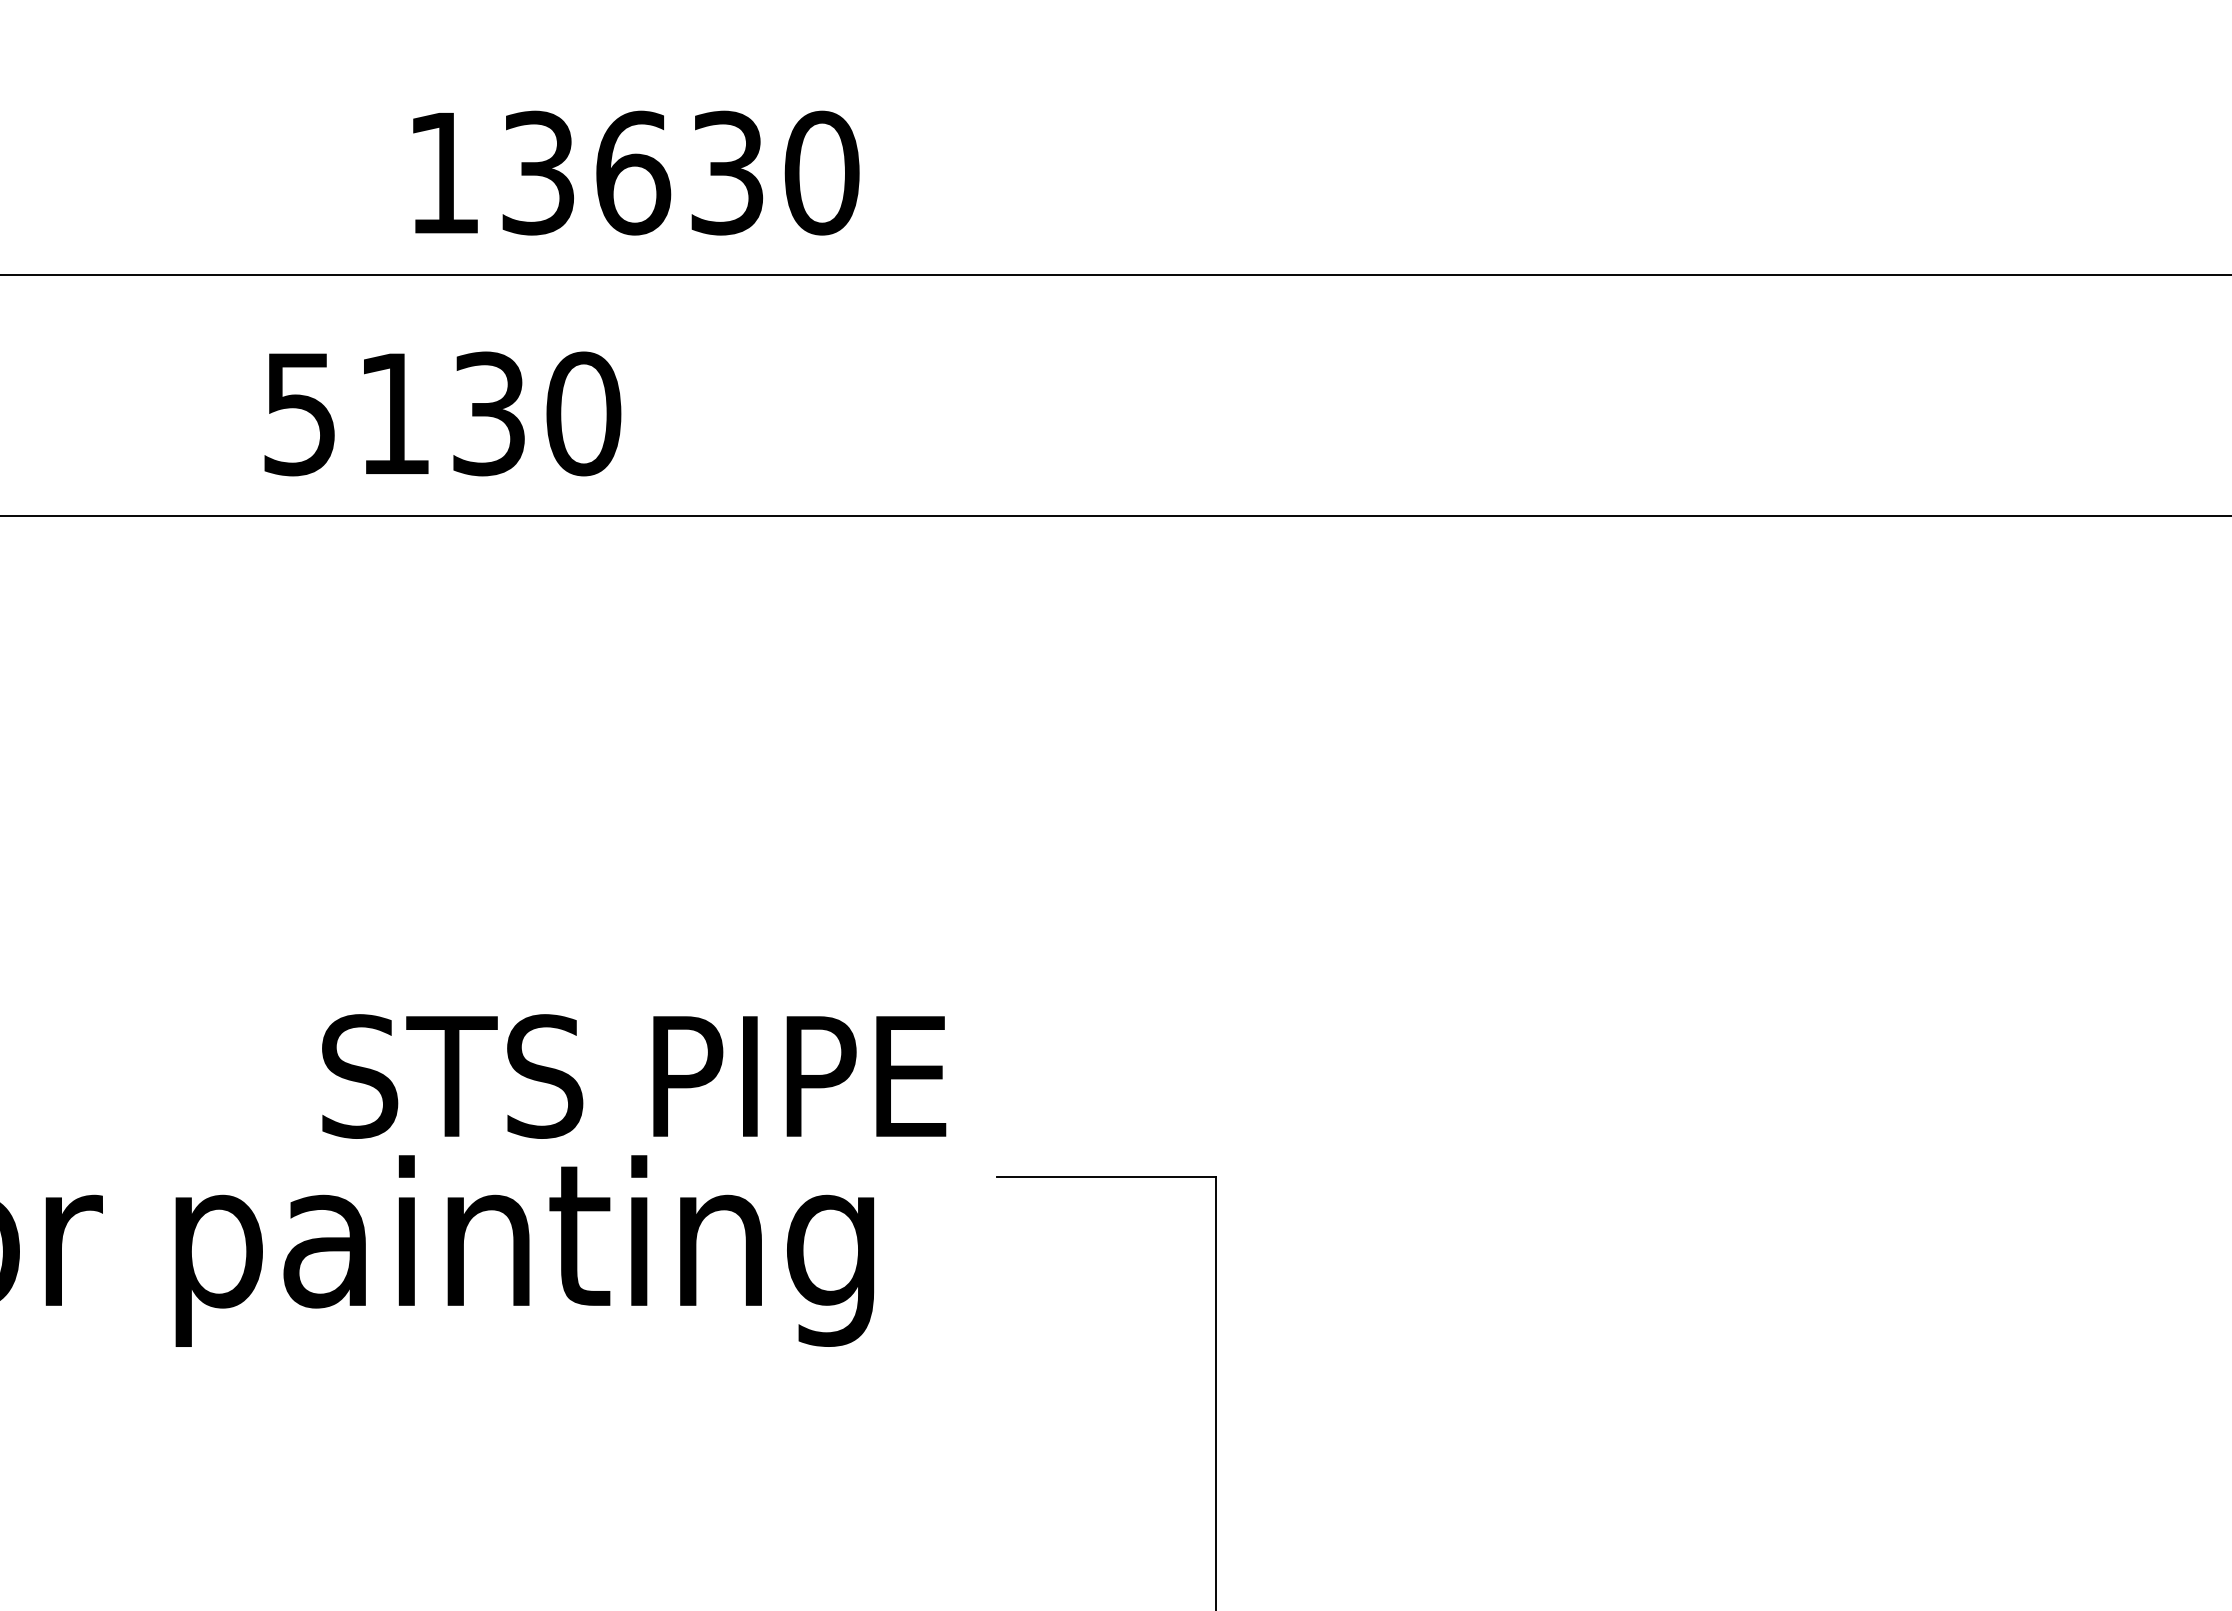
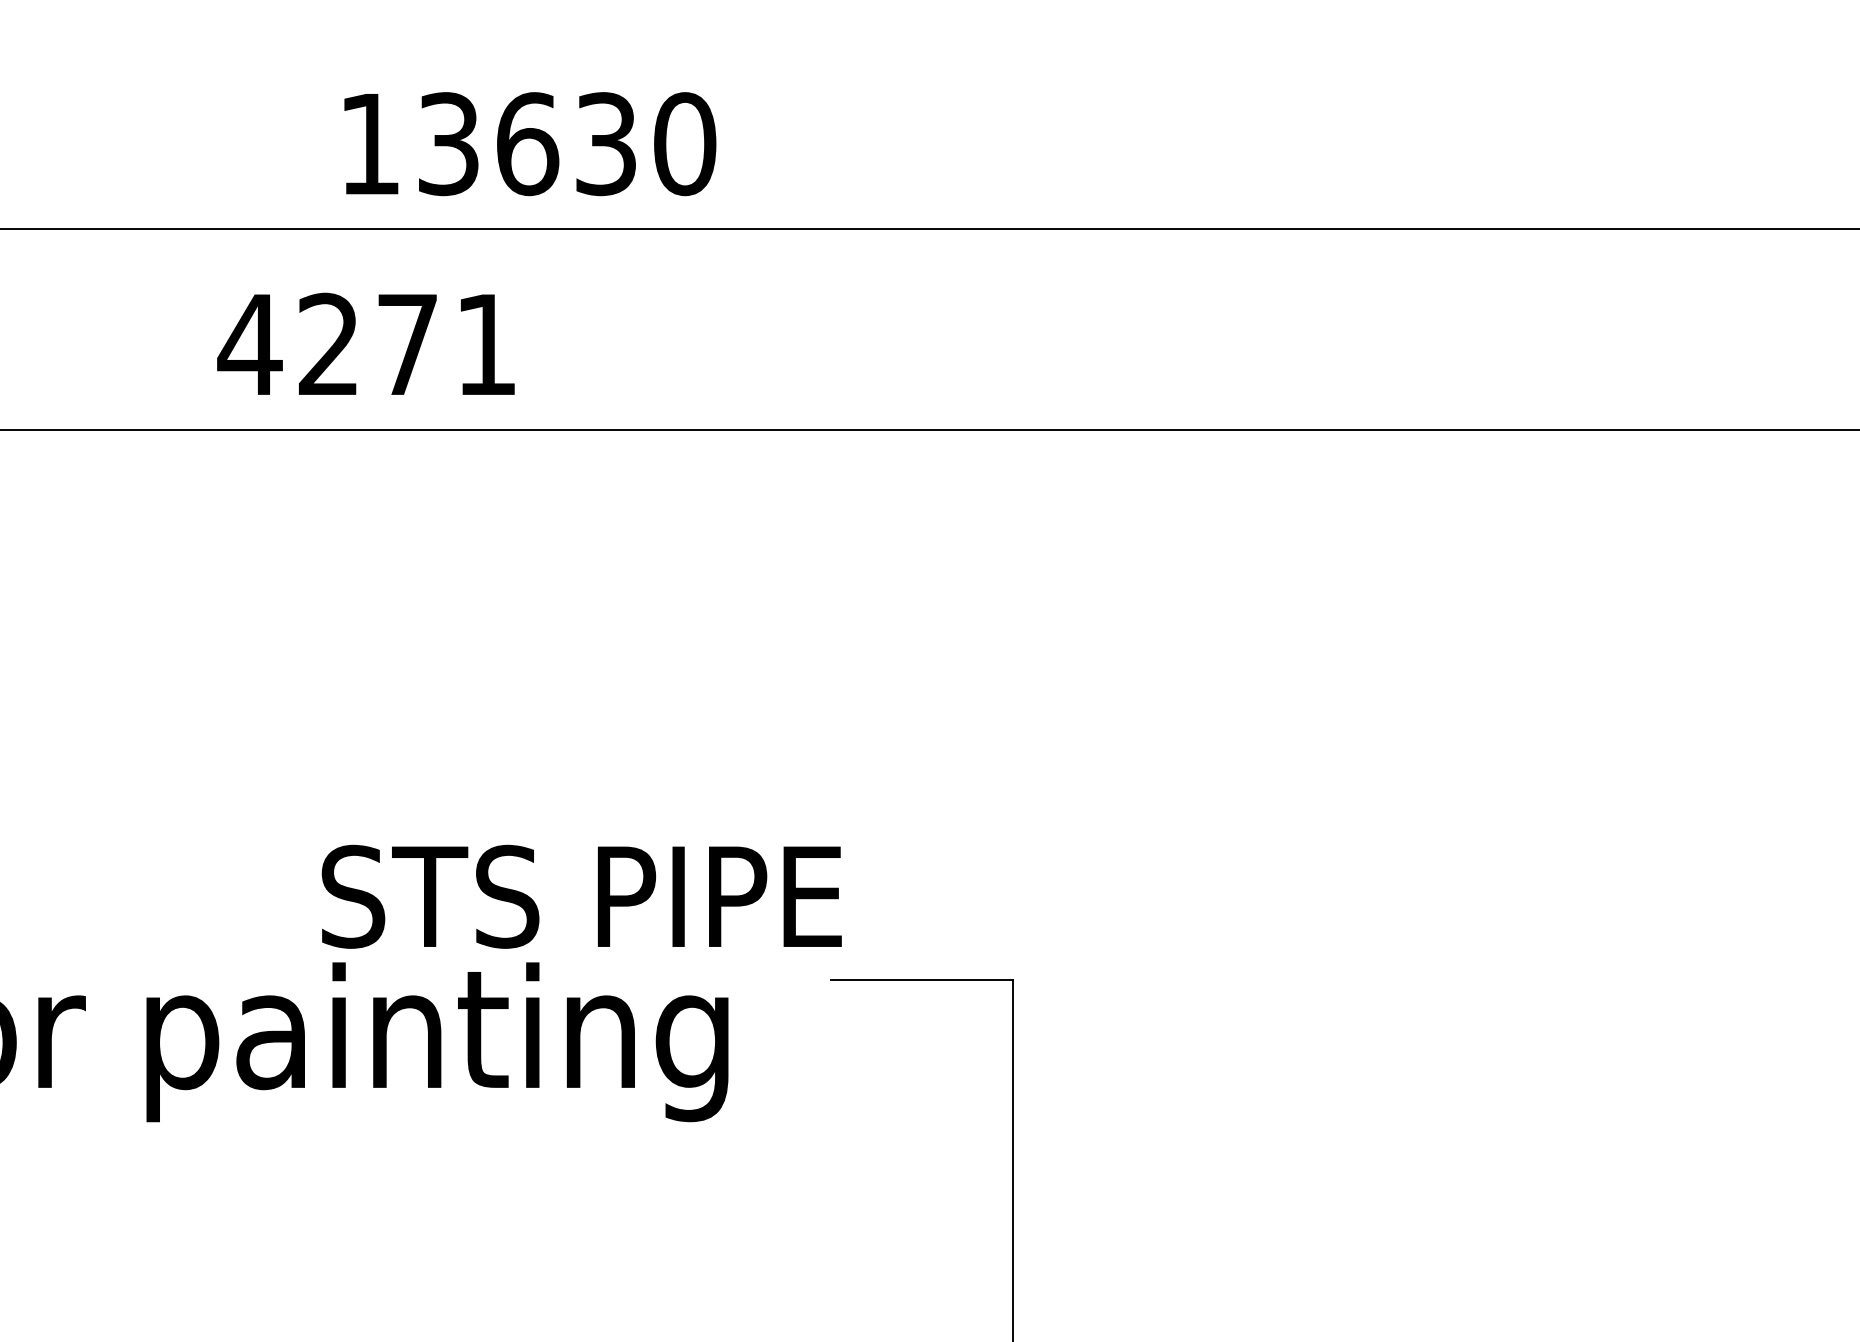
text: (440, 413) -> (367, 344), 5130 -> 4271
text: (634, 1076) -> (582, 896), moved

